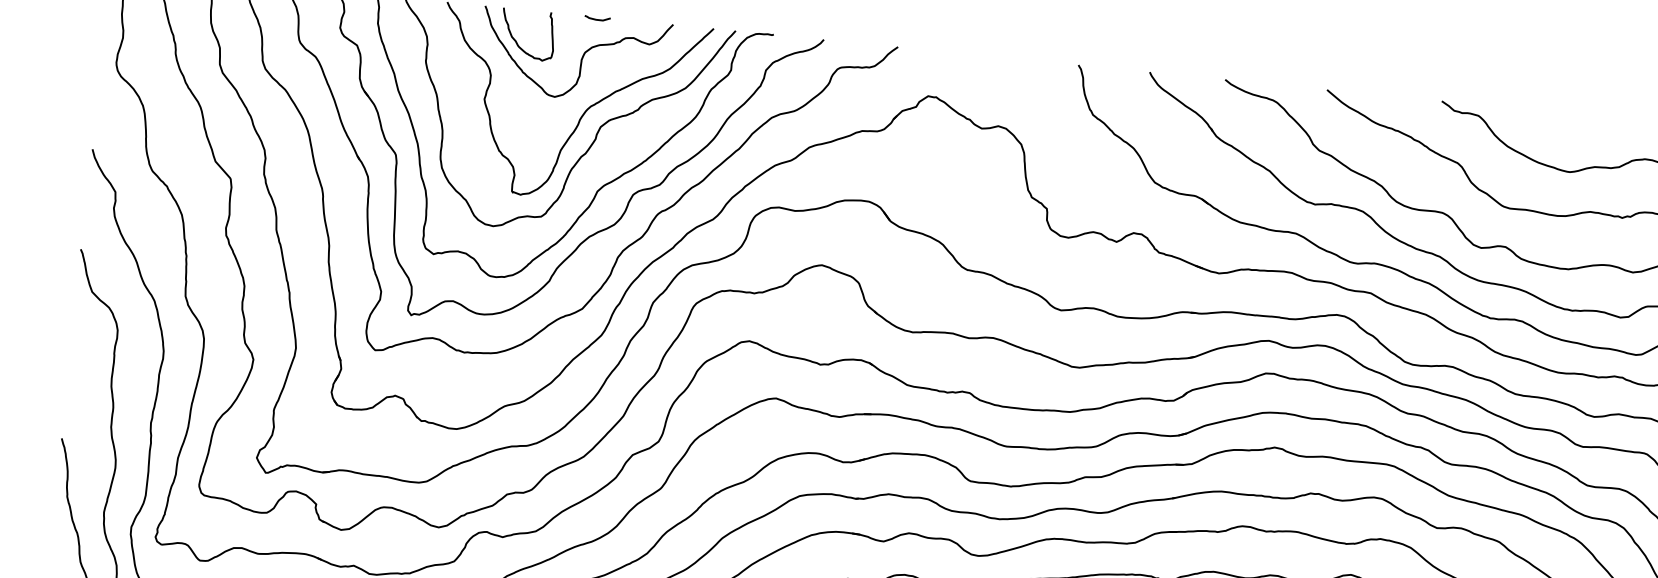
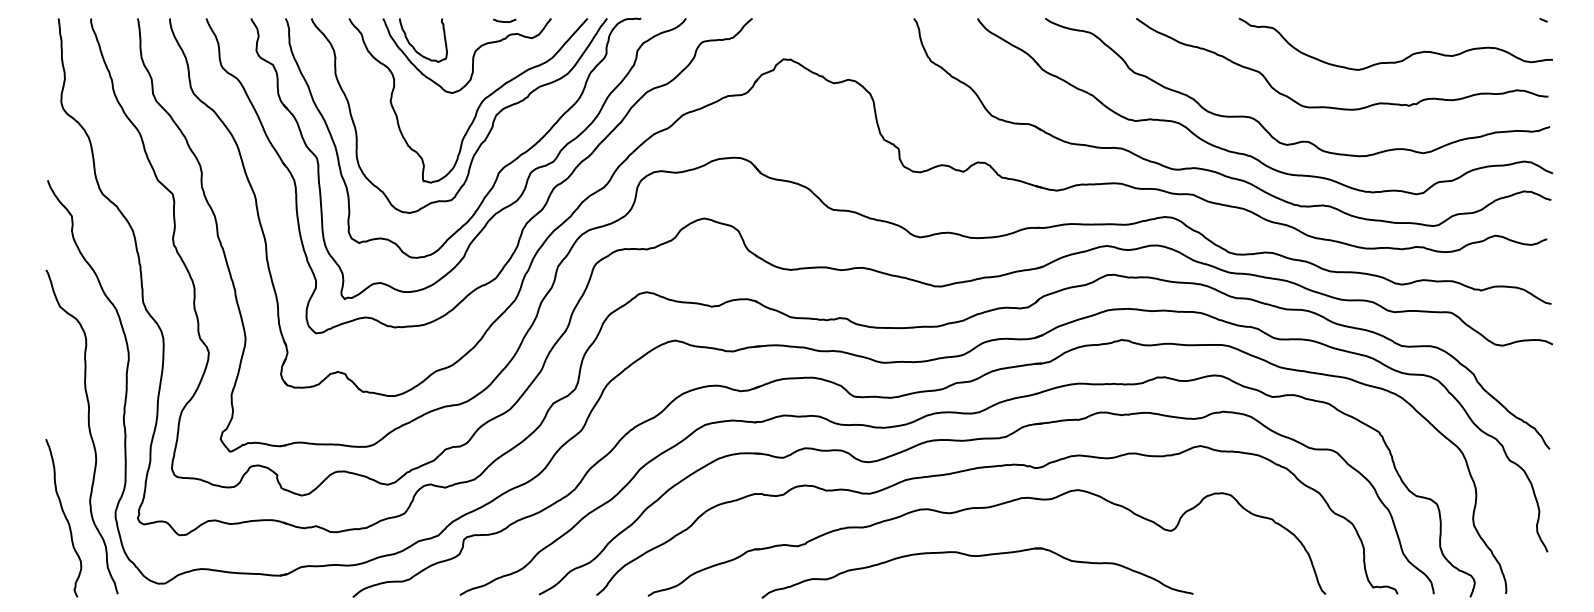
curve: (597, 19) -> (504, 21), moved

